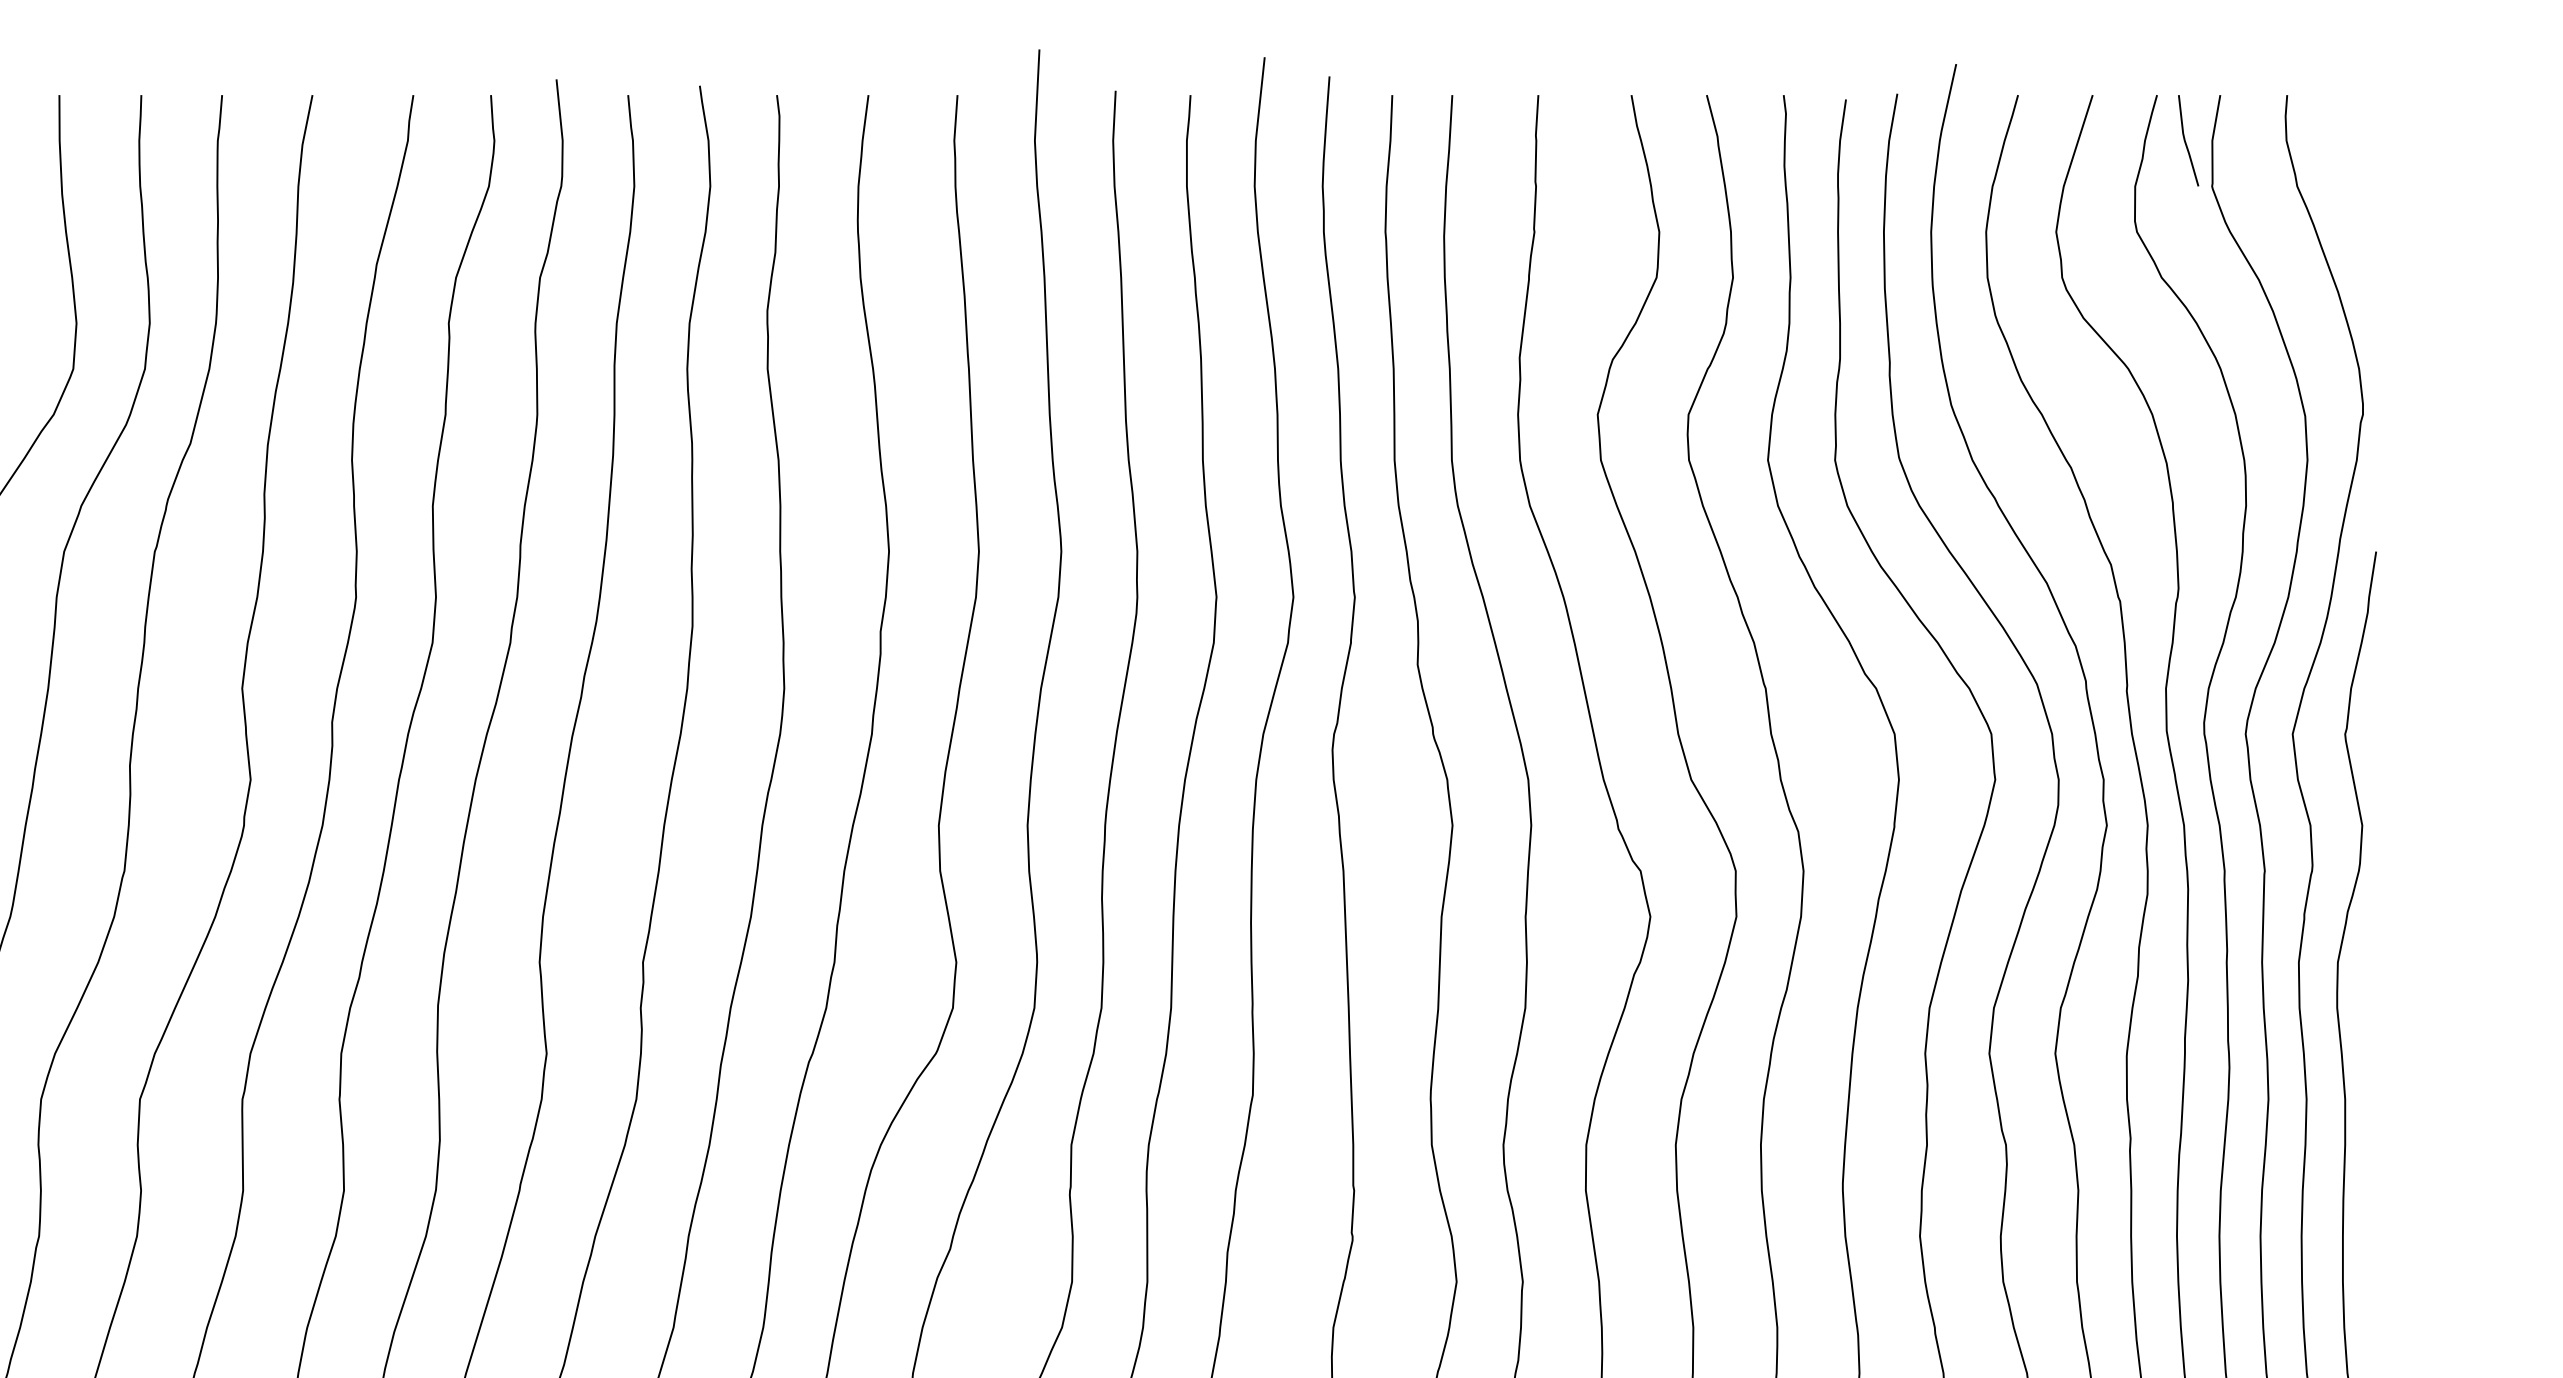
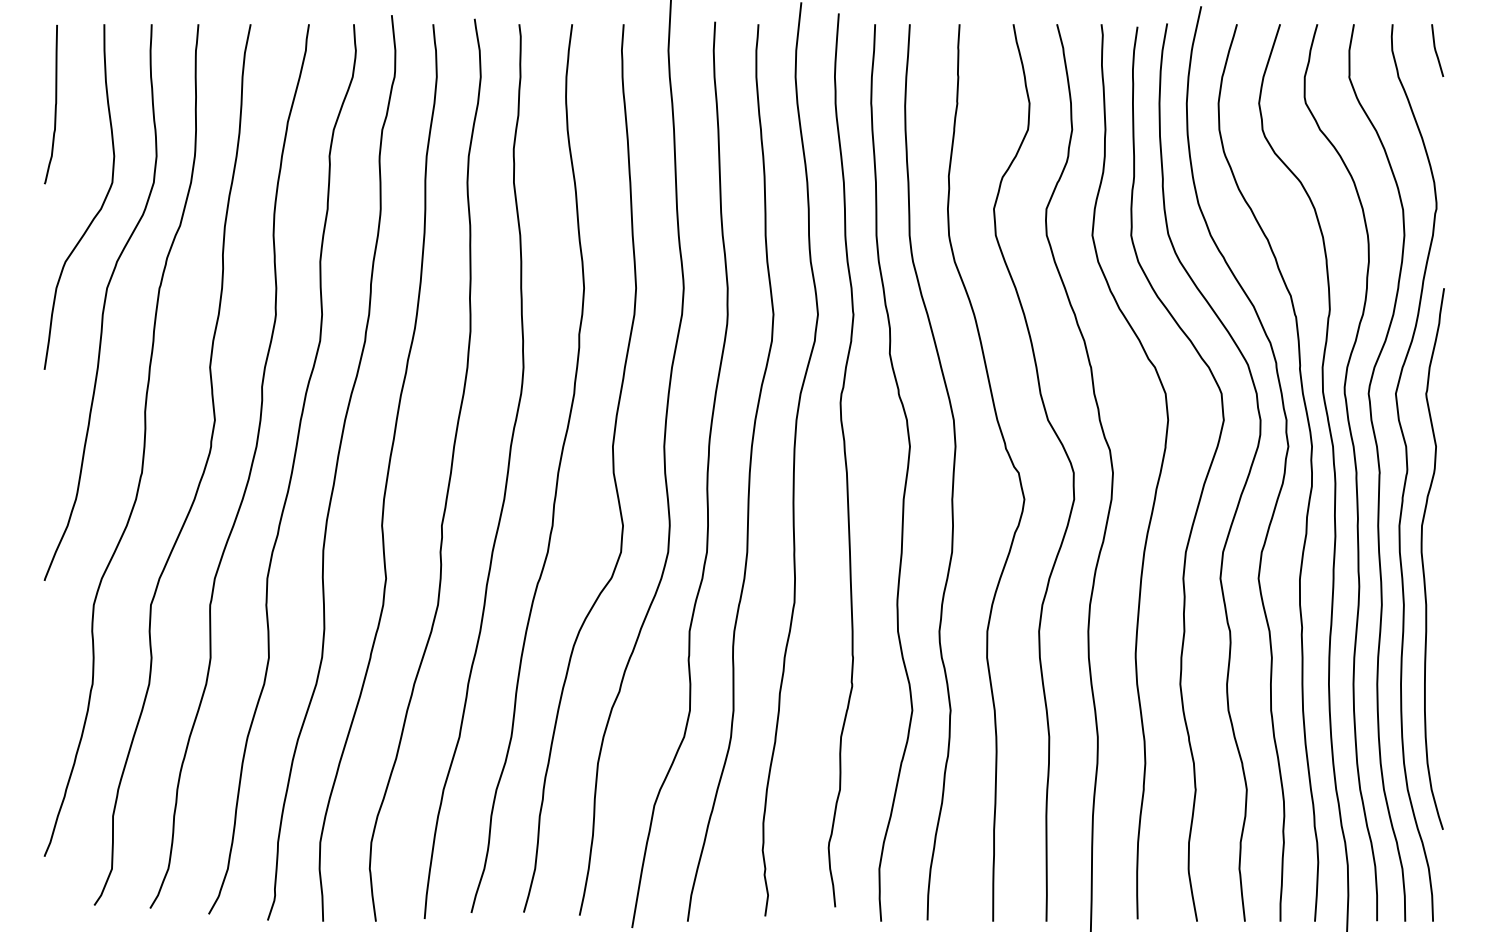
line: (2186, 140) -> (1436, 50), moved

